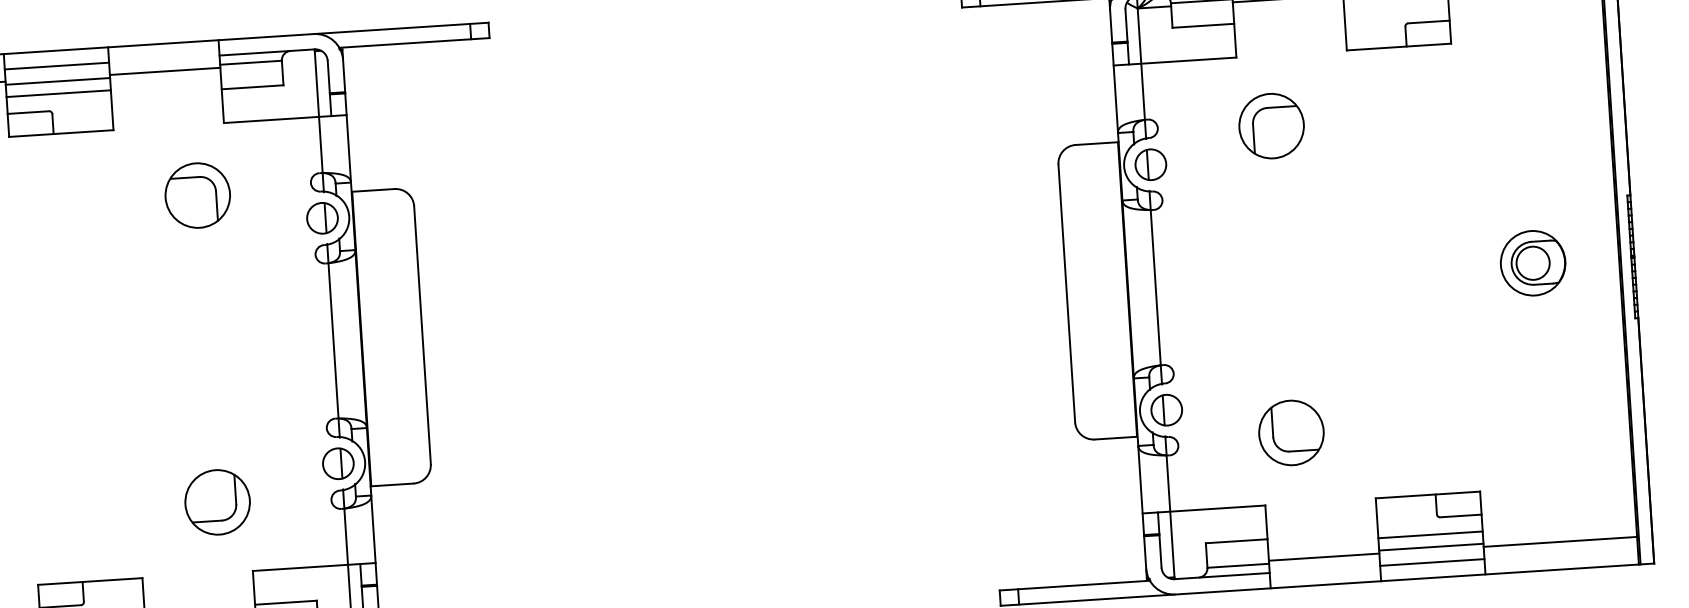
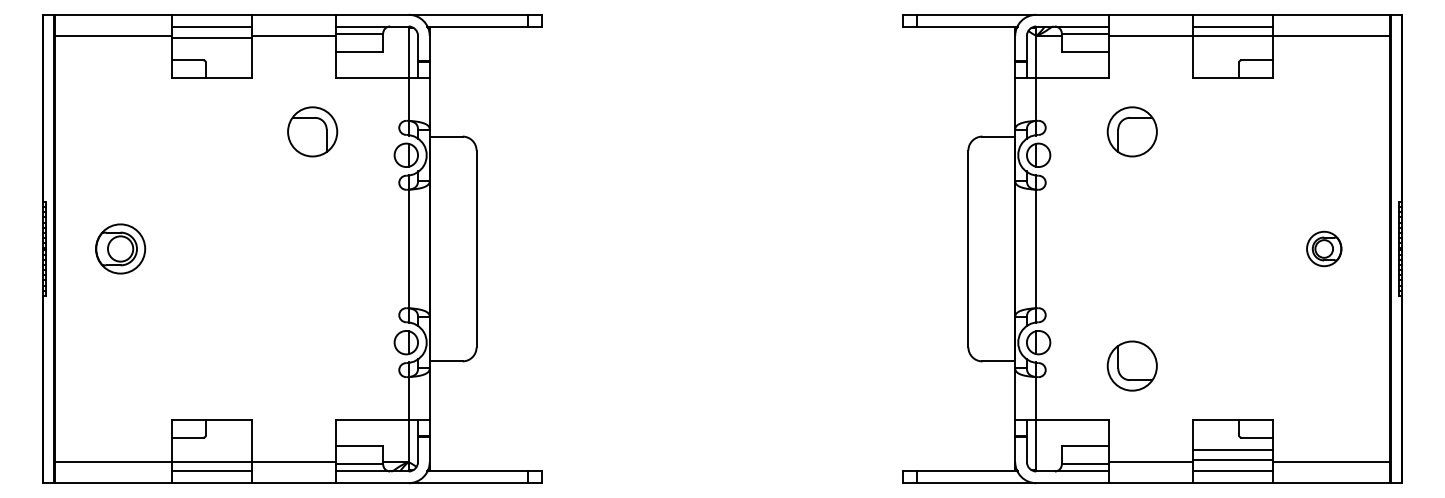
line: (58, 93) -> (211, 47), removed
part: (1531, 262) -> (1323, 248), size x0.7
part: (217, 501) -> (312, 365), removed

